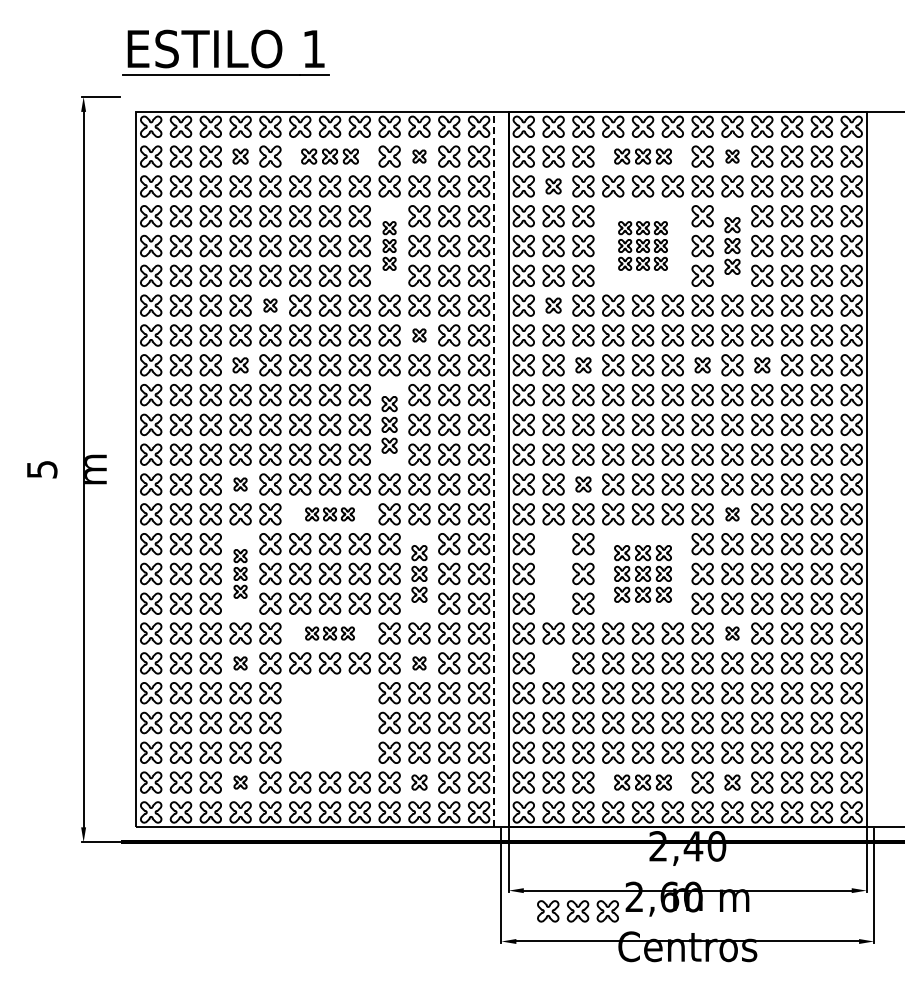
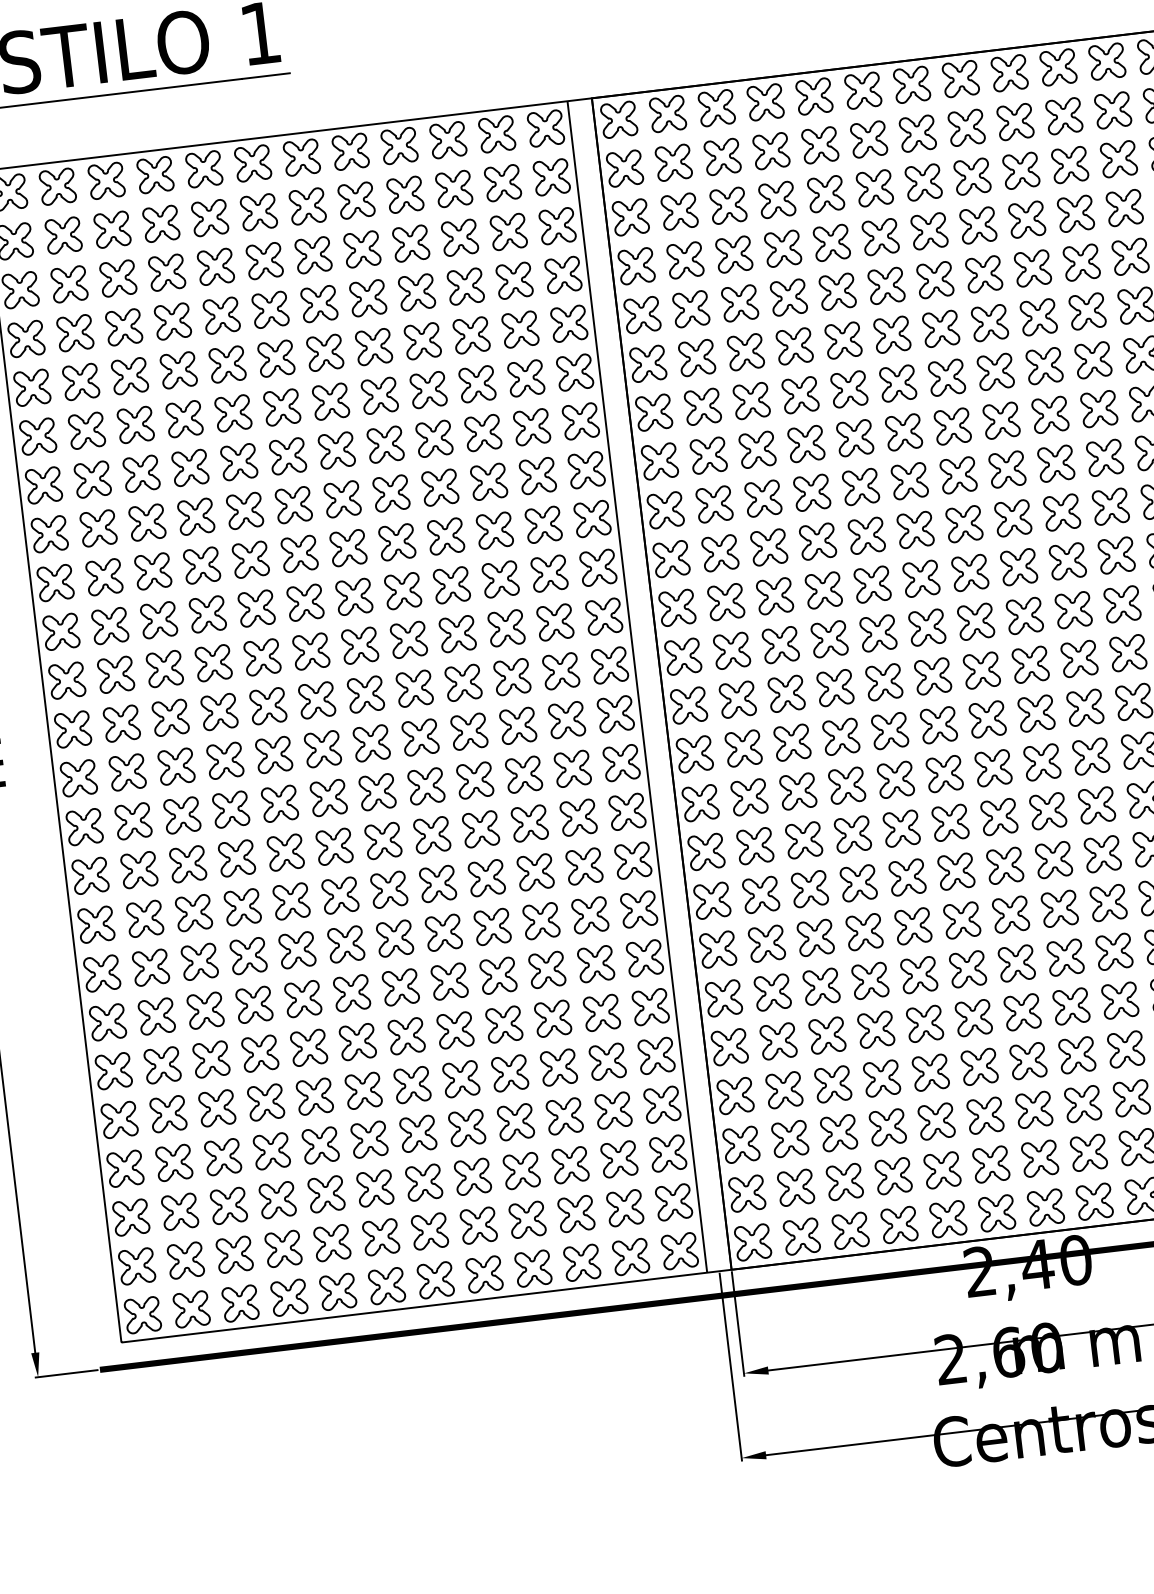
part: (240, 156) -> (161, 223), size x1.43
part: (329, 156) -> (306, 206), size x1.43
part: (419, 156) -> (454, 188), size x1.67
part: (642, 156) -> (819, 145), size x1.43
part: (732, 156) -> (966, 127), size x1.67
part: (553, 186) -> (679, 211), size x1.43
part: (389, 245) -> (422, 340), size x1.67
part: (642, 245) -> (836, 290), size x1.67
part: (732, 245) -> (984, 273), size x1.43
part: (270, 305) -> (239, 461), size x1.67
part: (553, 305) -> (702, 406), size x1.43
part: (419, 335) -> (489, 481), size x1.67
part: (240, 365) -> (201, 565), size x1.43
part: (583, 365) -> (763, 498), size x1.43
part: (702, 365) -> (958, 475), size x1.43
part: (762, 365) -> (1056, 464), size x1.43
part: (389, 424) -> (457, 633), size x1.43
line: (494, 469) -> (638, 686), dashed -> solid
part: (240, 484) -> (225, 760), size x1.67
part: (583, 484) -> (786, 693), size x1.43
part: (329, 514) -> (376, 792), size x1.67
part: (732, 514) -> (1036, 713), size x1.67
part: (240, 573) -> (242, 906), size x1.67
part: (419, 573) -> (535, 871), size x1.43
part: (553, 573) -> (755, 845), added
part: (642, 573) -> (900, 828), size x1.43
part: (329, 633) -> (399, 987), size x1.67
part: (732, 633) -> (1059, 908), size x1.67
part: (240, 663) -> (260, 1053), size x1.67
part: (419, 663) -> (553, 1018), size x1.67
part: (553, 663) -> (772, 992), added
part: (329, 722) -> (417, 1133), added
part: (240, 782) -> (283, 1248), size x1.67
part: (419, 782) -> (576, 1213), size x1.43
part: (642, 782) -> (941, 1170), size x1.43
part: (732, 782) -> (1088, 1152), size x1.43
part: (577, 911) -> (860, 1394), removed

